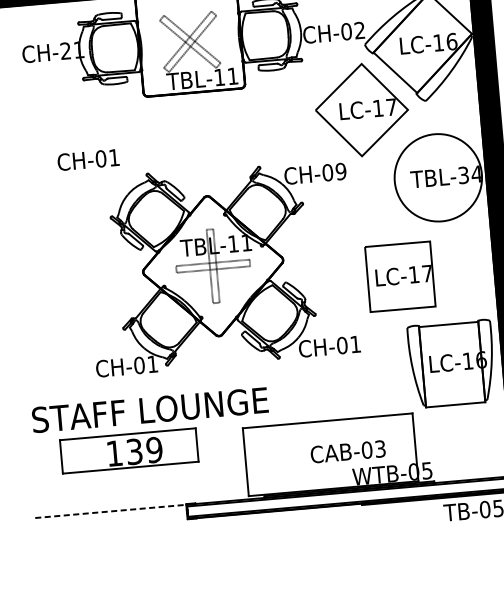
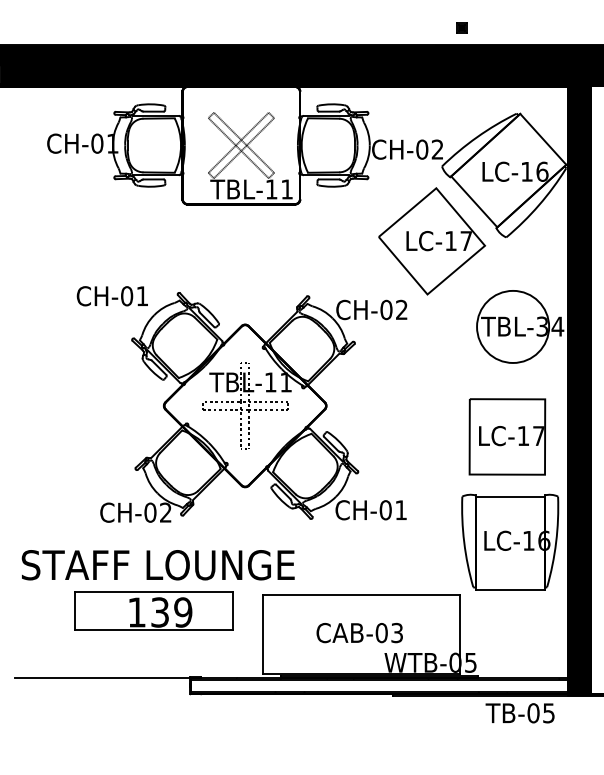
text: (65, 50) -> (97, 143), CH-21 -> CH-01
text: (87, 160) -> (111, 296), moved
text: (340, 172) -> (401, 310), CH-09 -> CH-02
circle: (438, 177) -> (513, 326), size x0.71
part: (400, 276) -> (507, 436), moved
text: (152, 364) -> (165, 512), CH-01 -> CH-02
part: (128, 450) -> (153, 610), moved
text: (347, 452) -> (359, 633), moved
line: (110, 511) -> (102, 677), dashed -> solid

